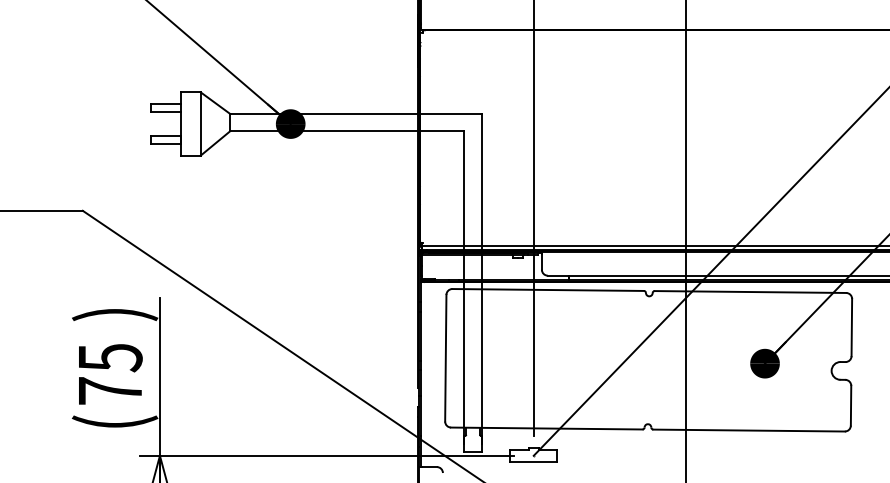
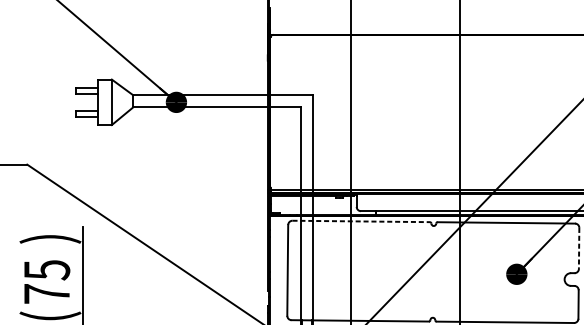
line: (548, 289) -> (361, 221), solid -> dashed
line: (851, 327) -> (578, 248), solid -> dashed

